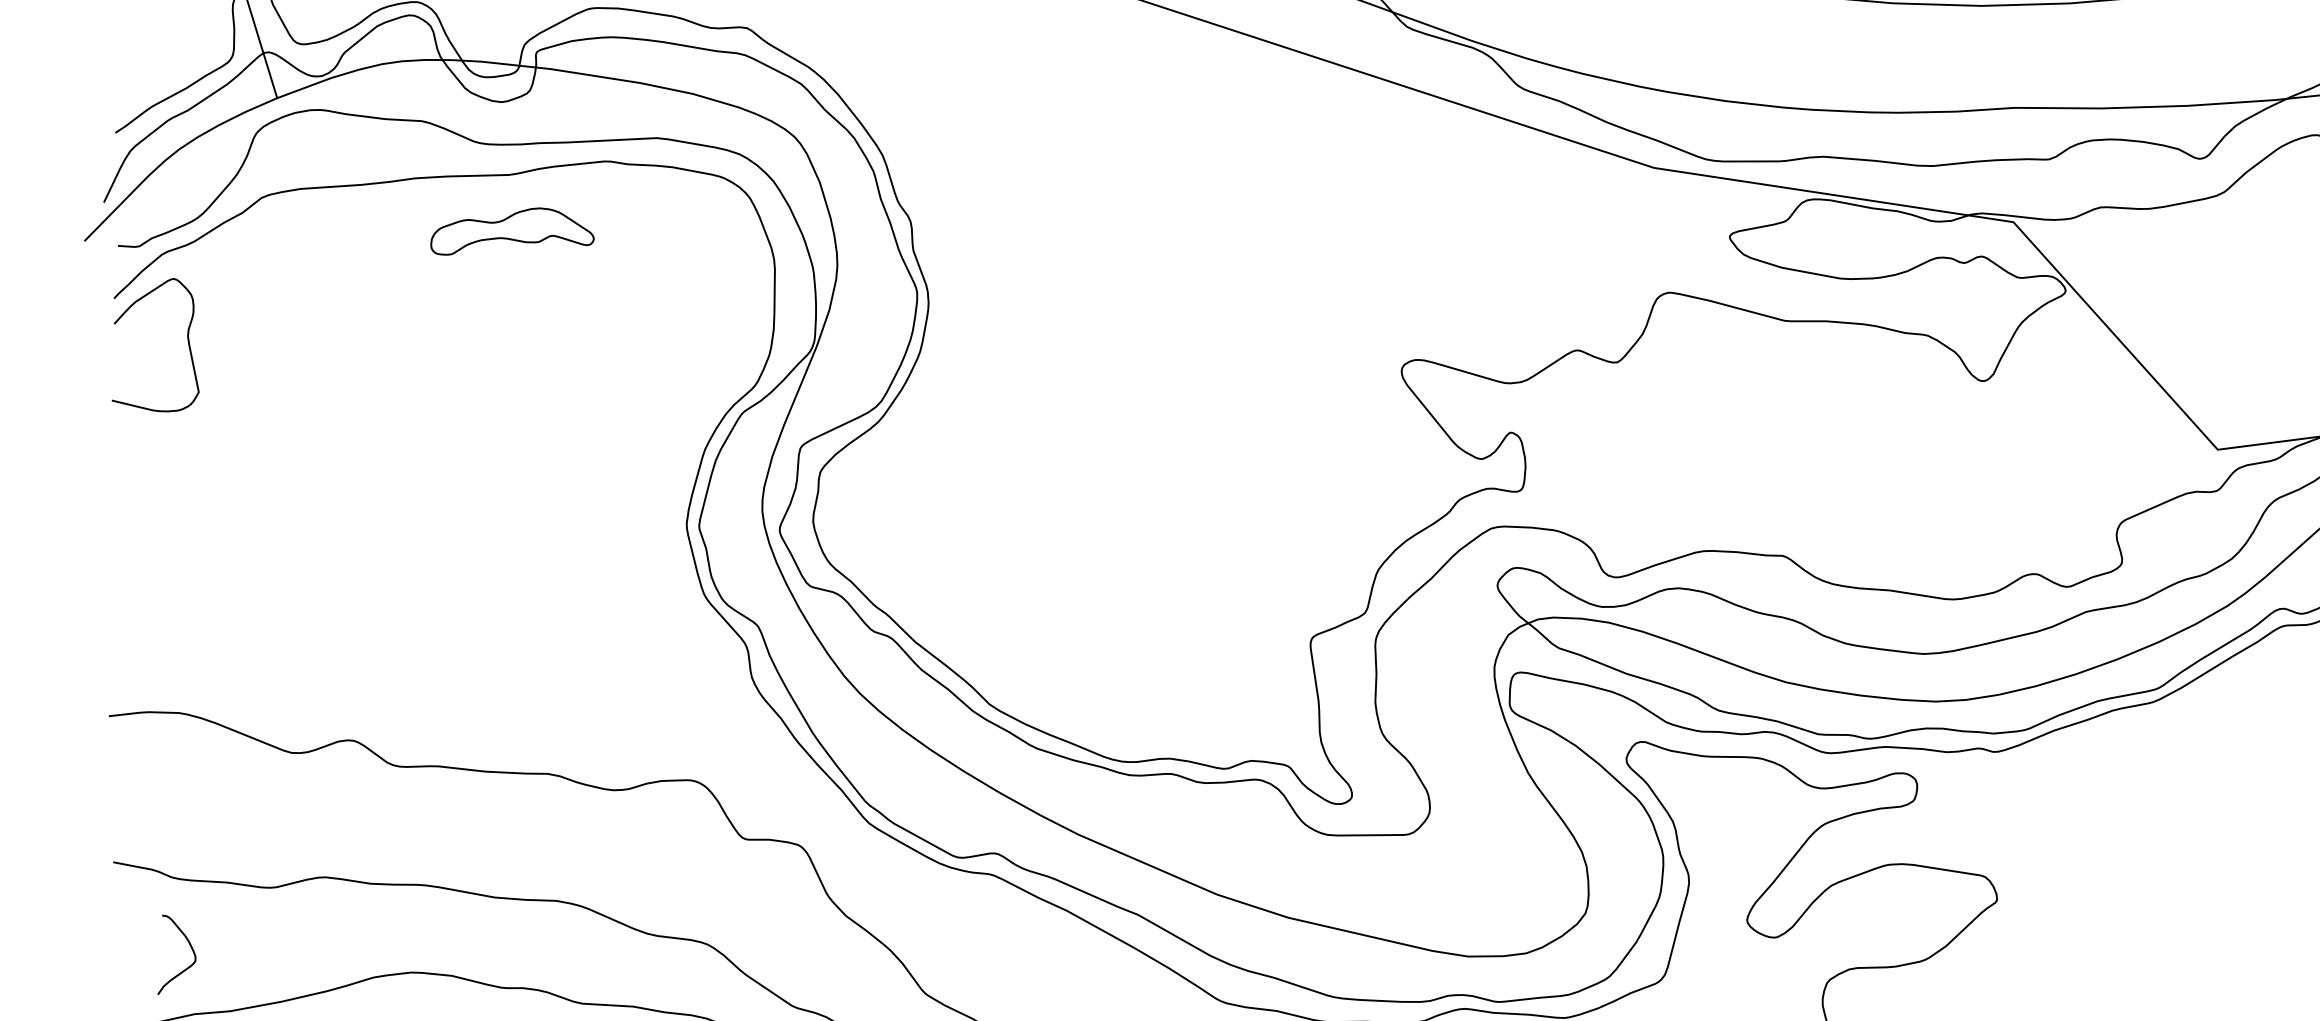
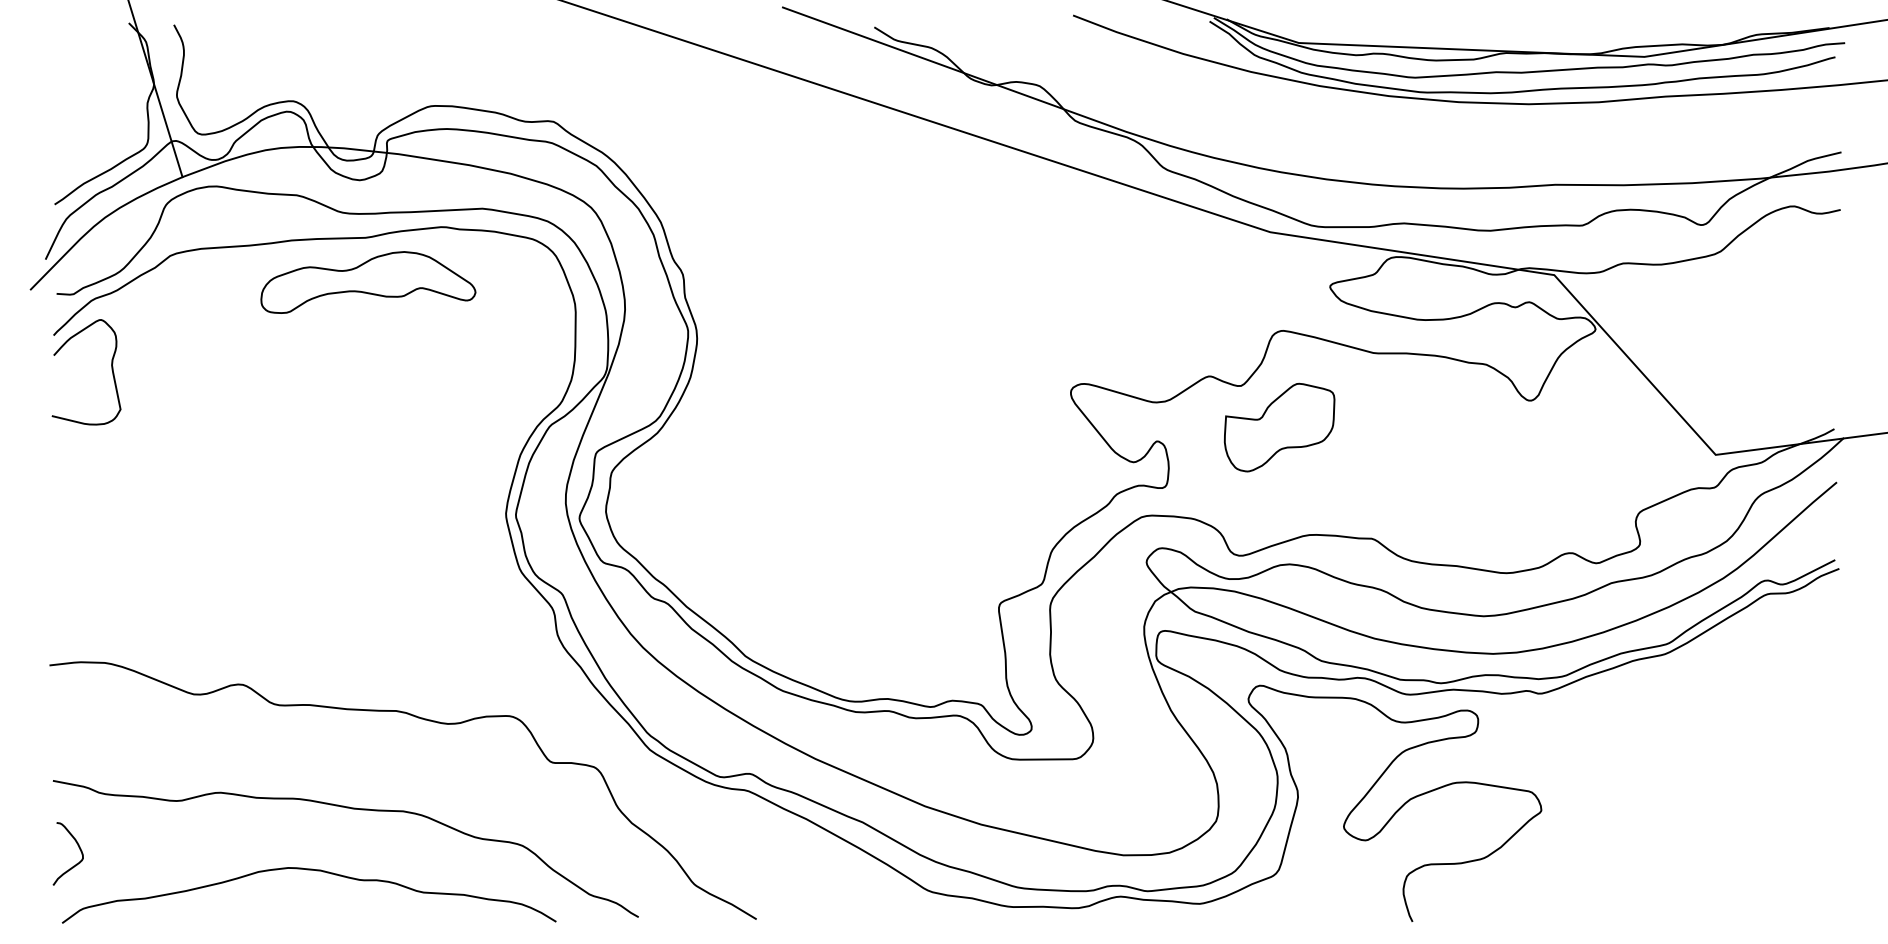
part: (512, 231) -> (368, 282), size x1.67
part: (1665, 415) -> (1279, 427), added
curve: (189, 946) -> (78, 847), moved

